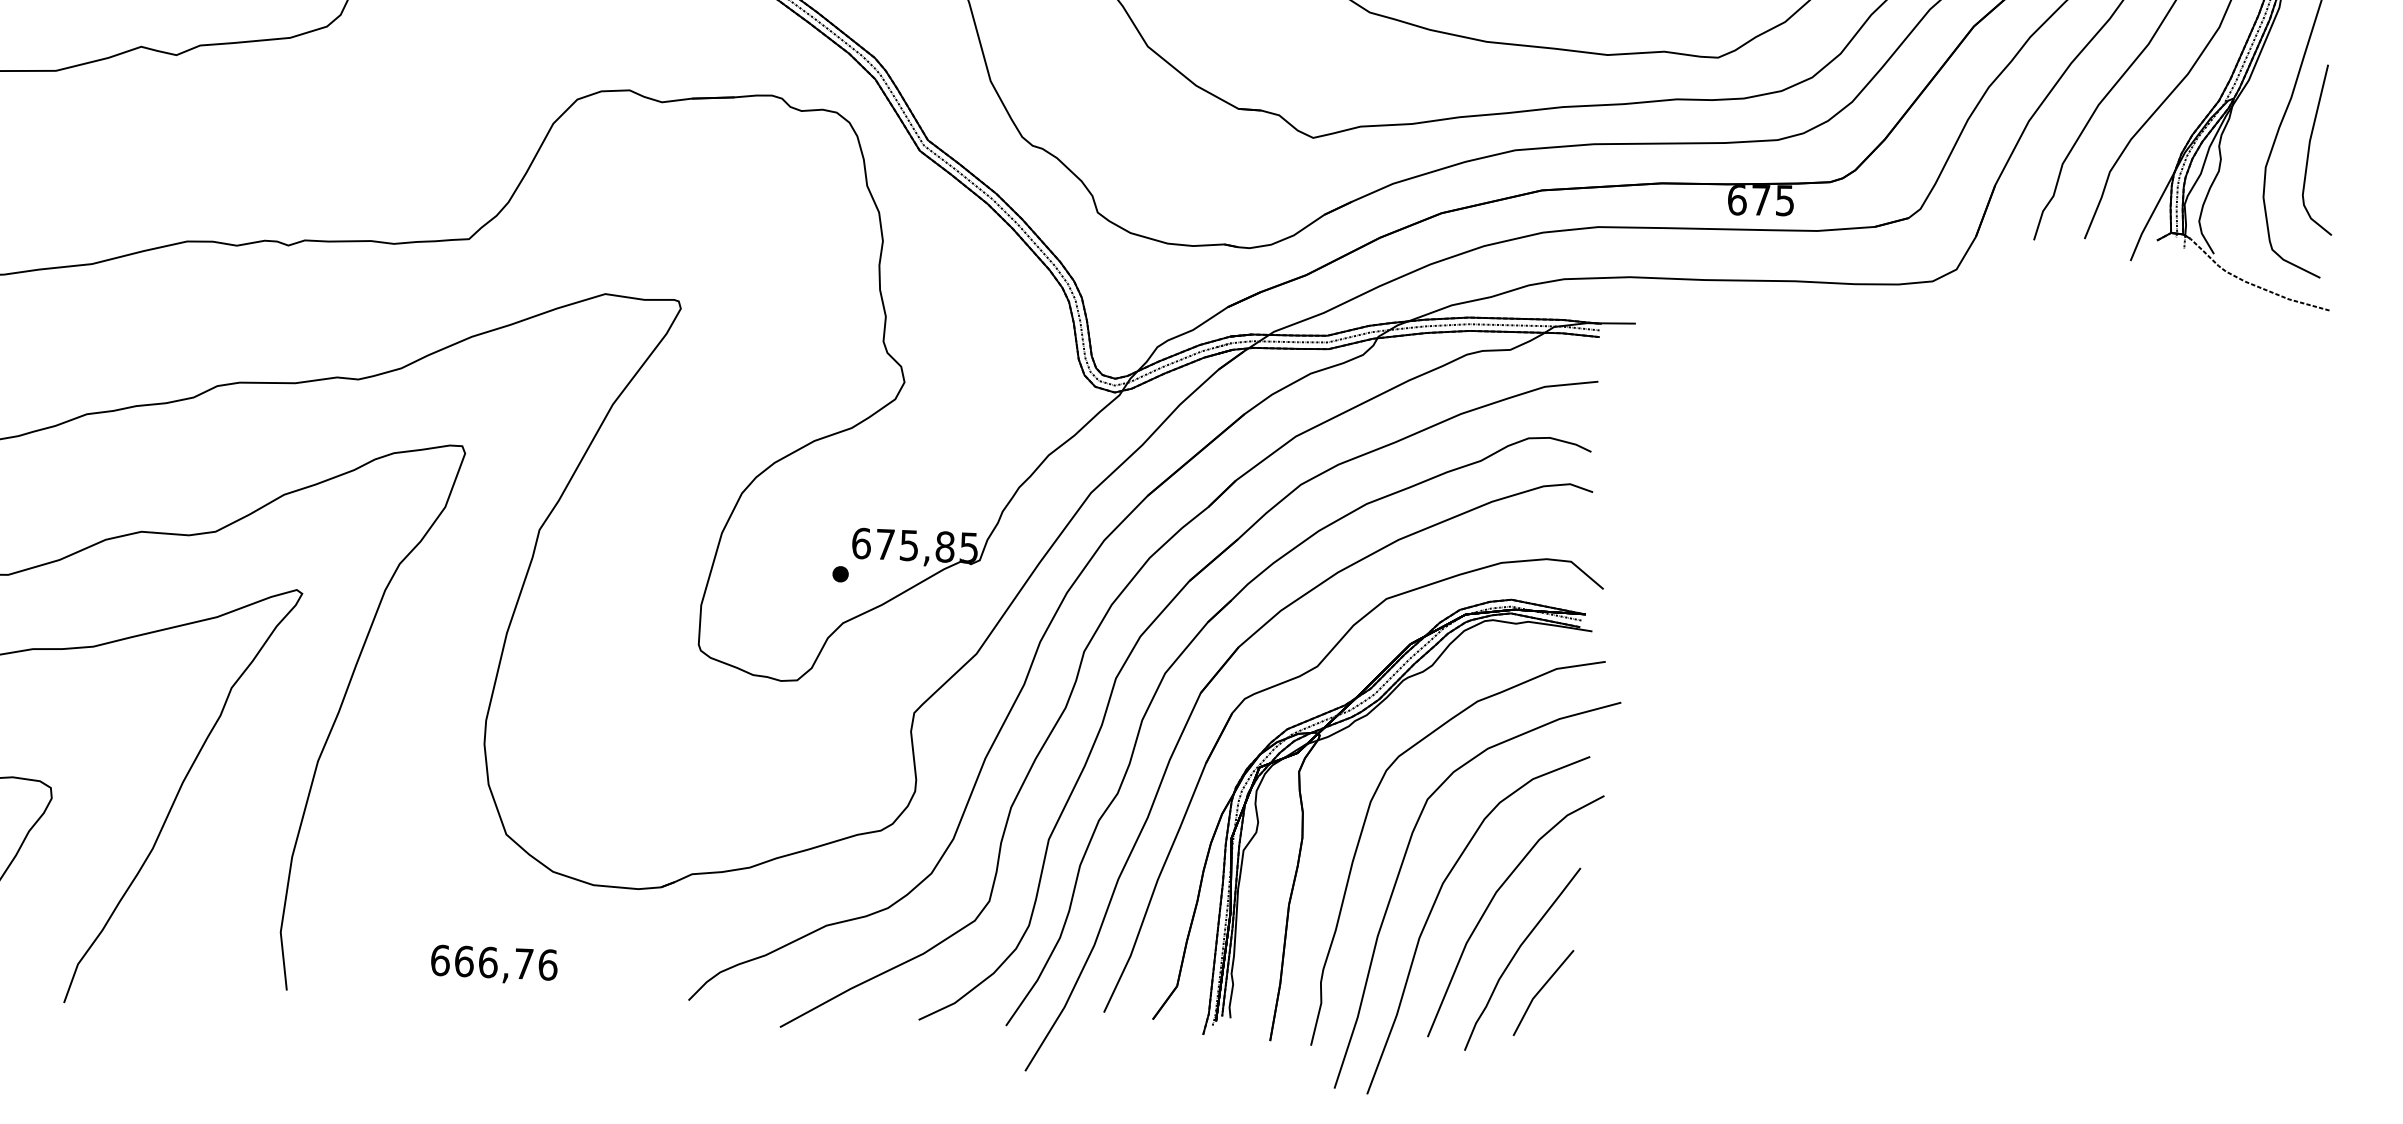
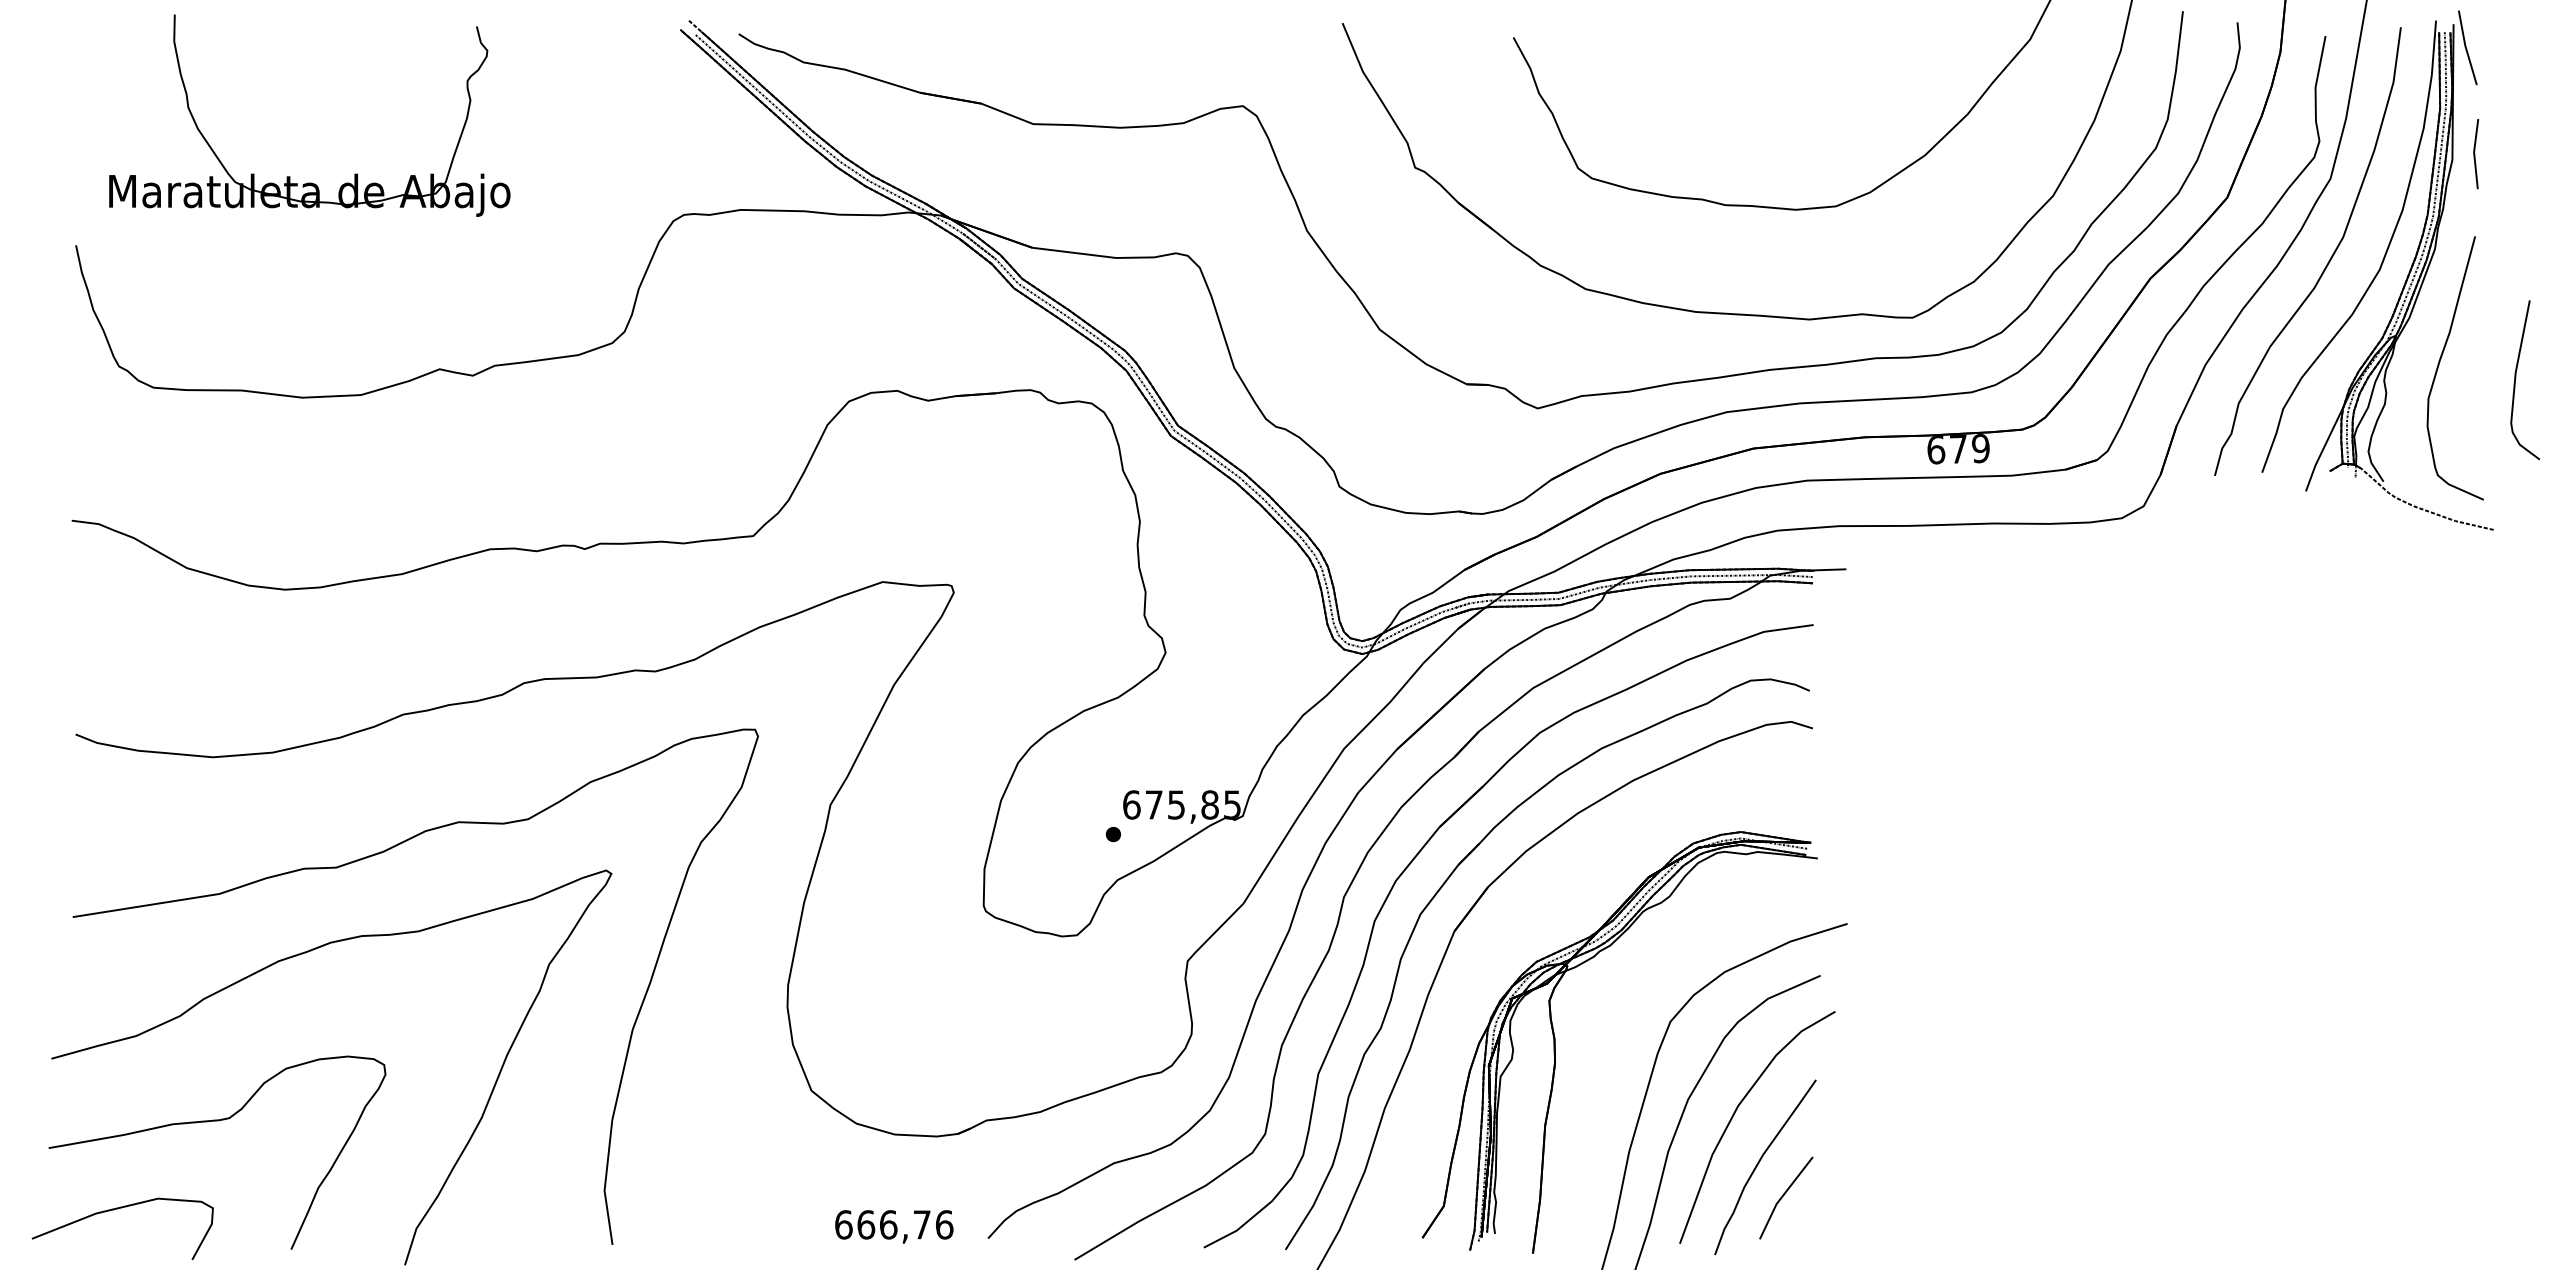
curve: (2310, 147) -> (2516, 378), moved
text: (1784, 200) -> (1980, 448), 675 -> 679
part: (1368, 804) -> (1615, 1028), removed
text: (494, 964) -> (894, 1226), moved

